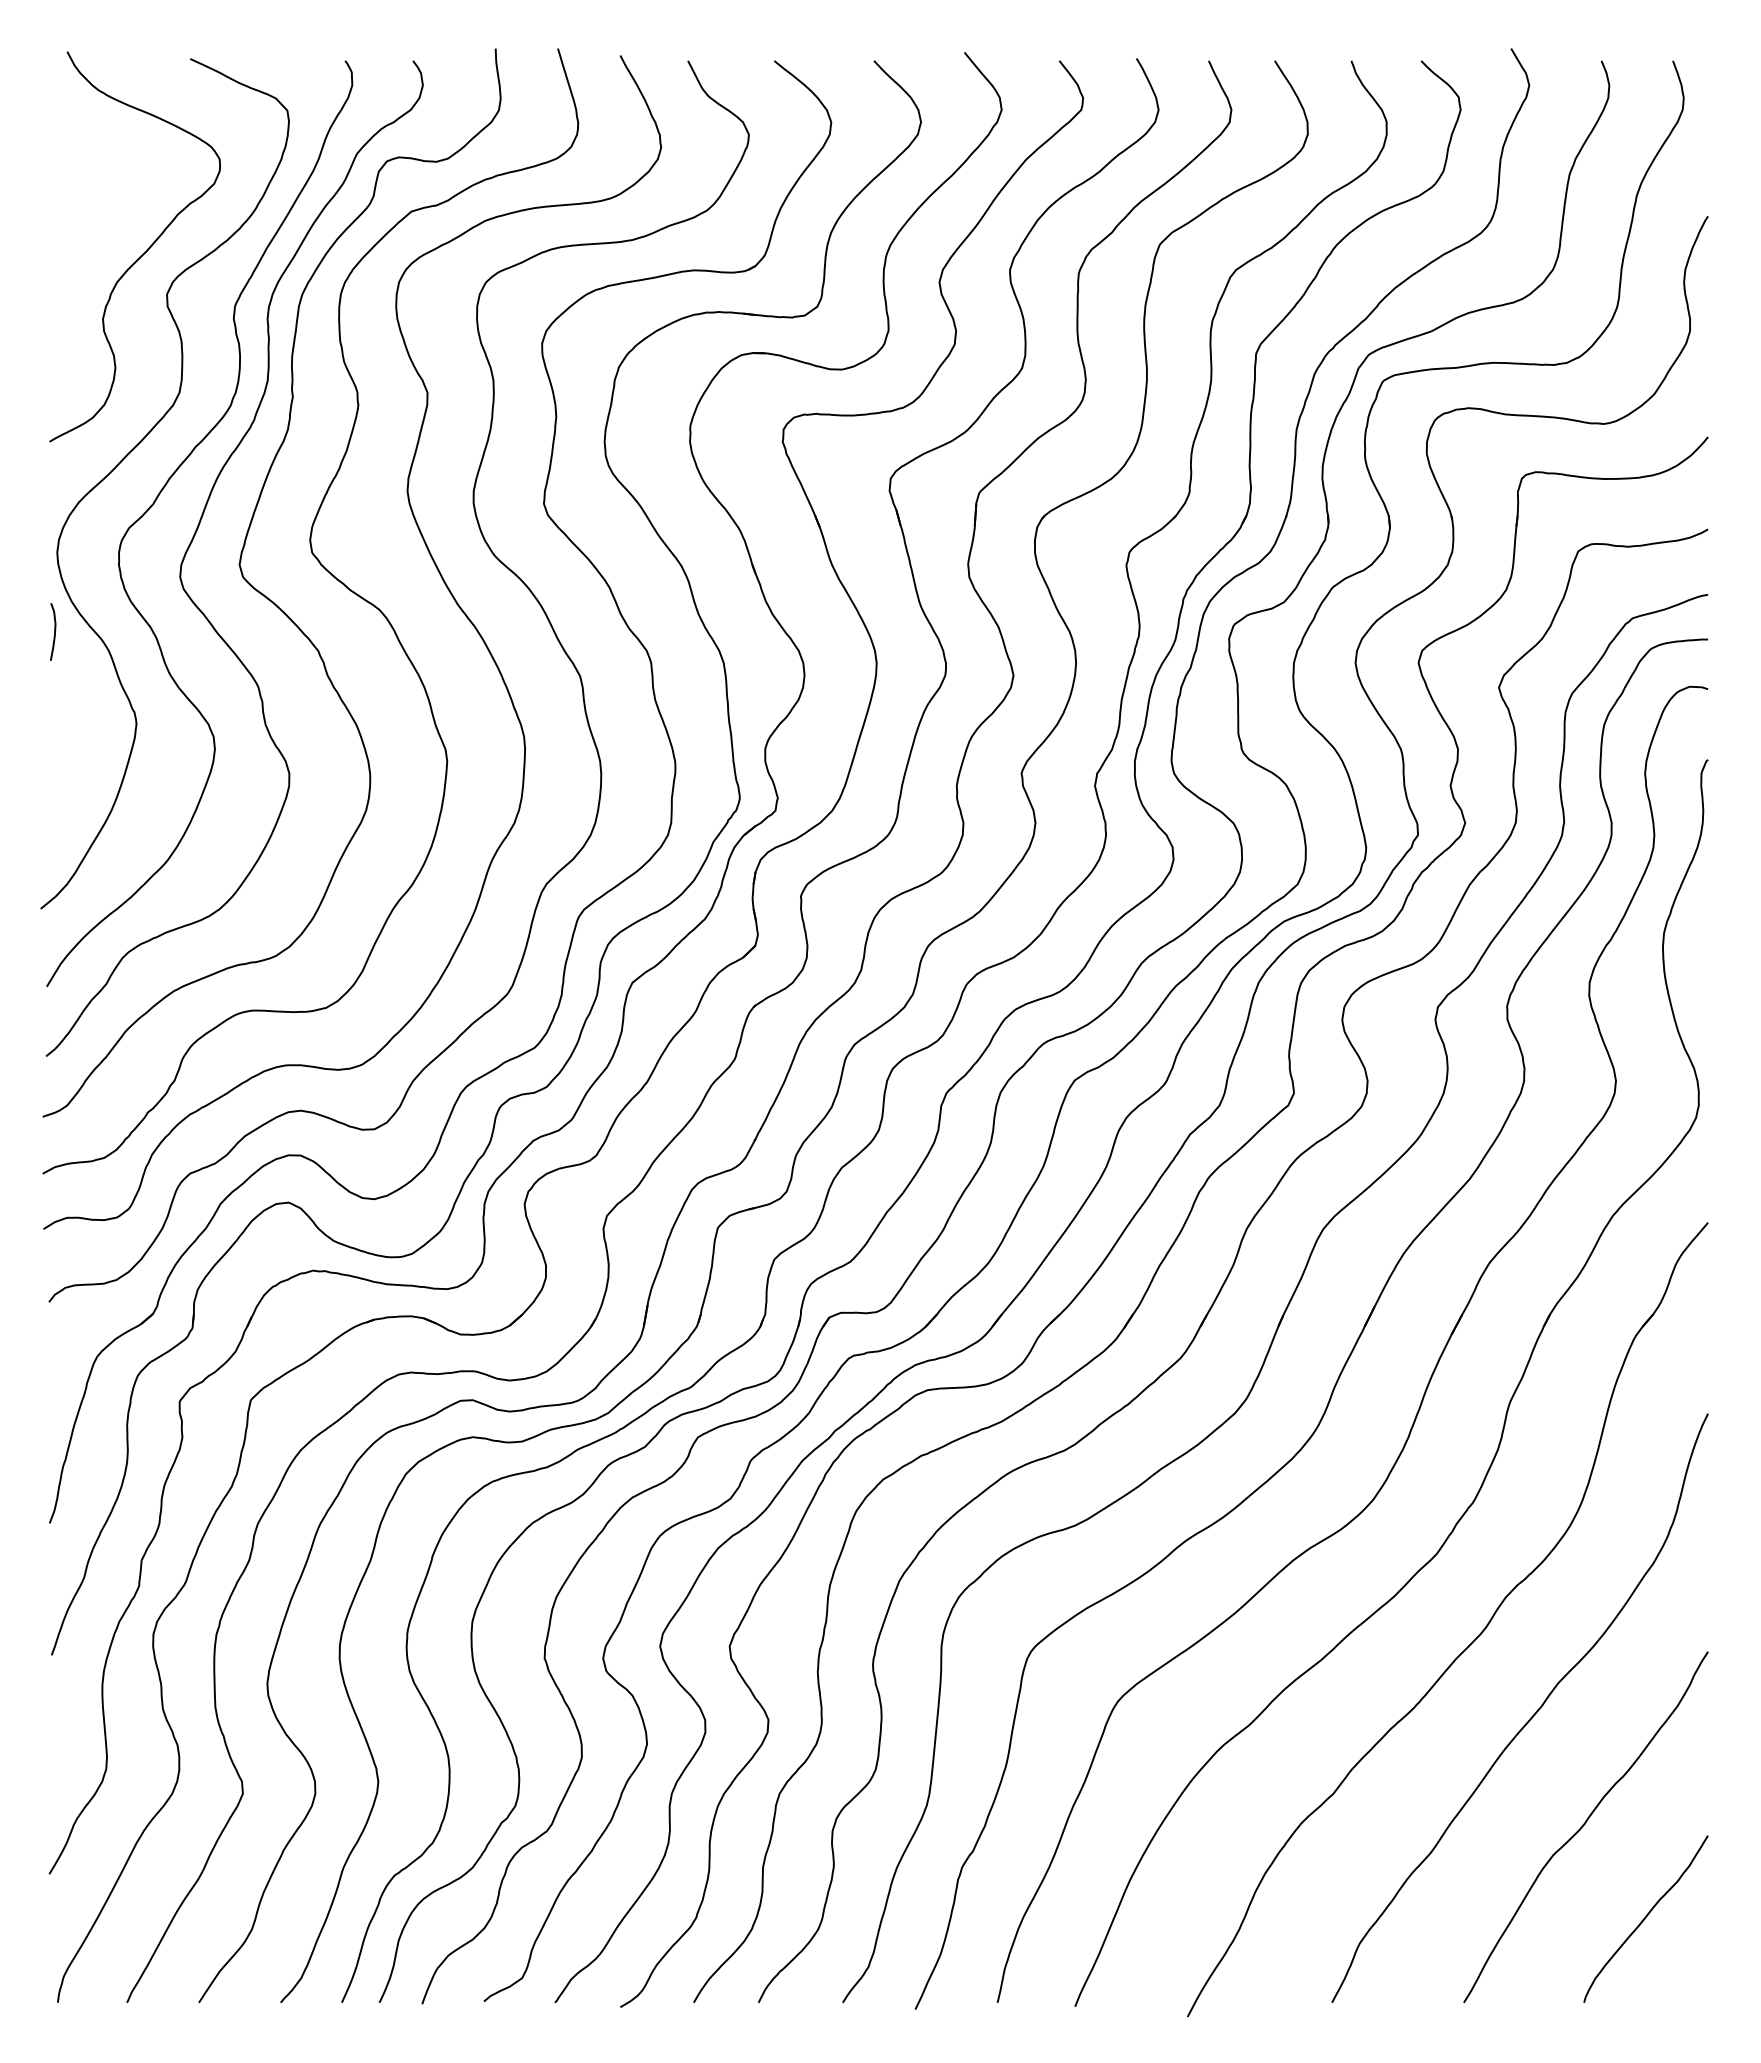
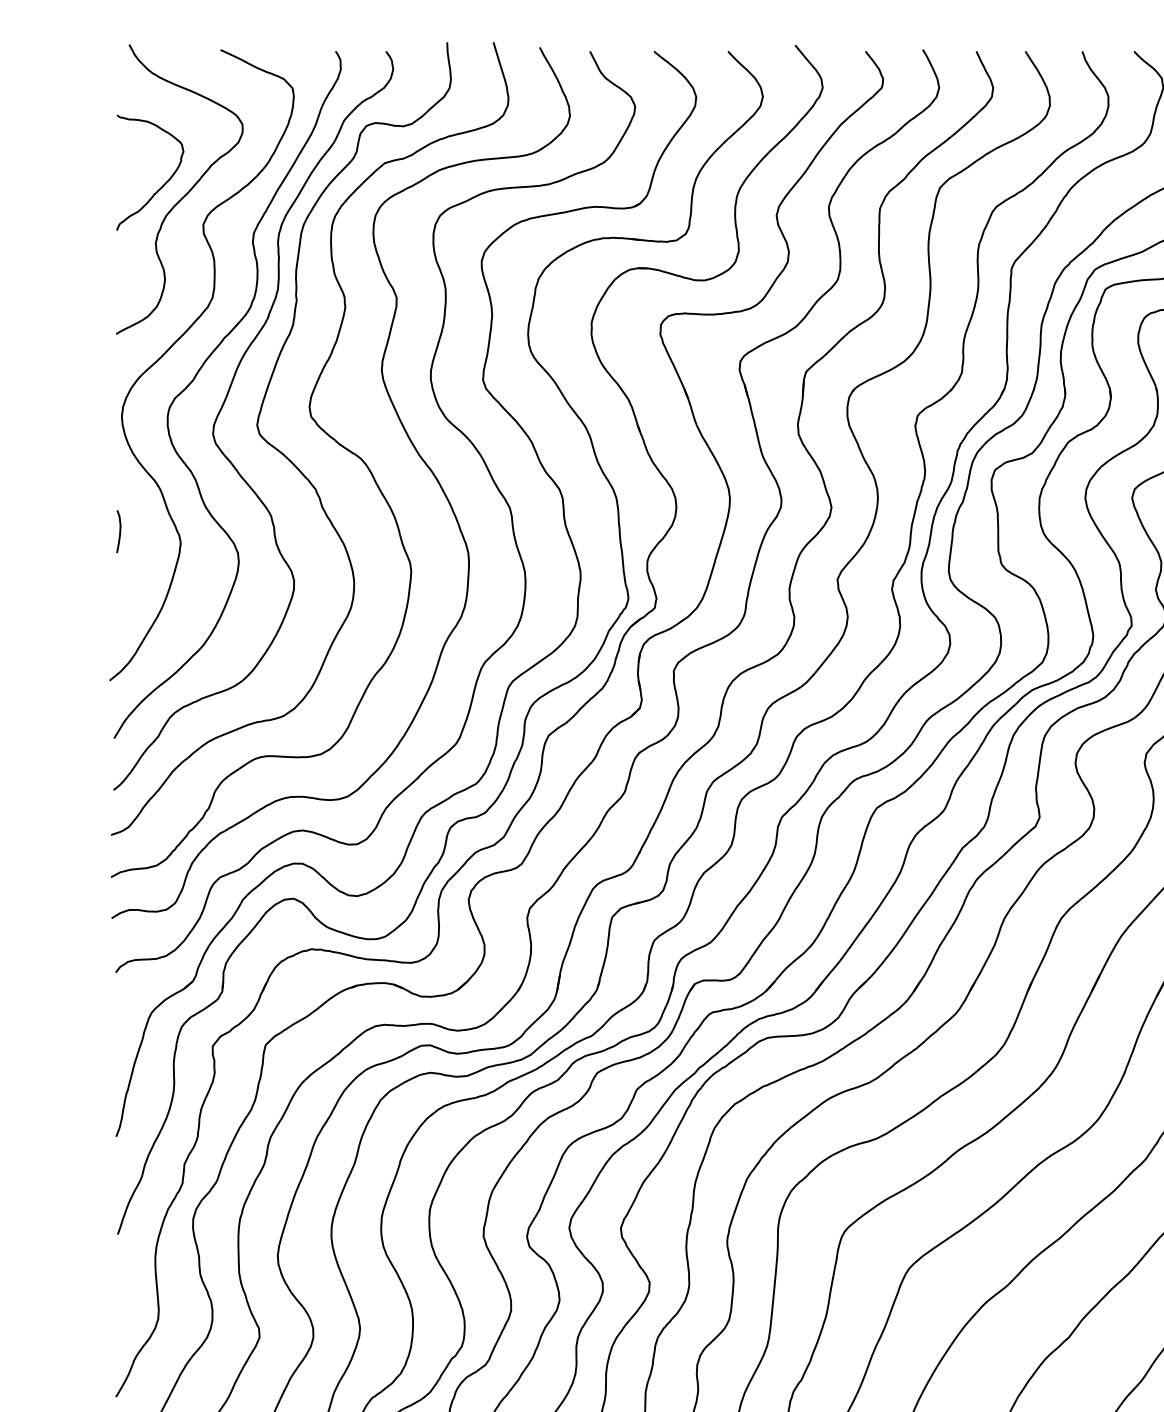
curve: (112, 241) -> (162, 185), added
curve: (54, 631) -> (119, 531), moved

